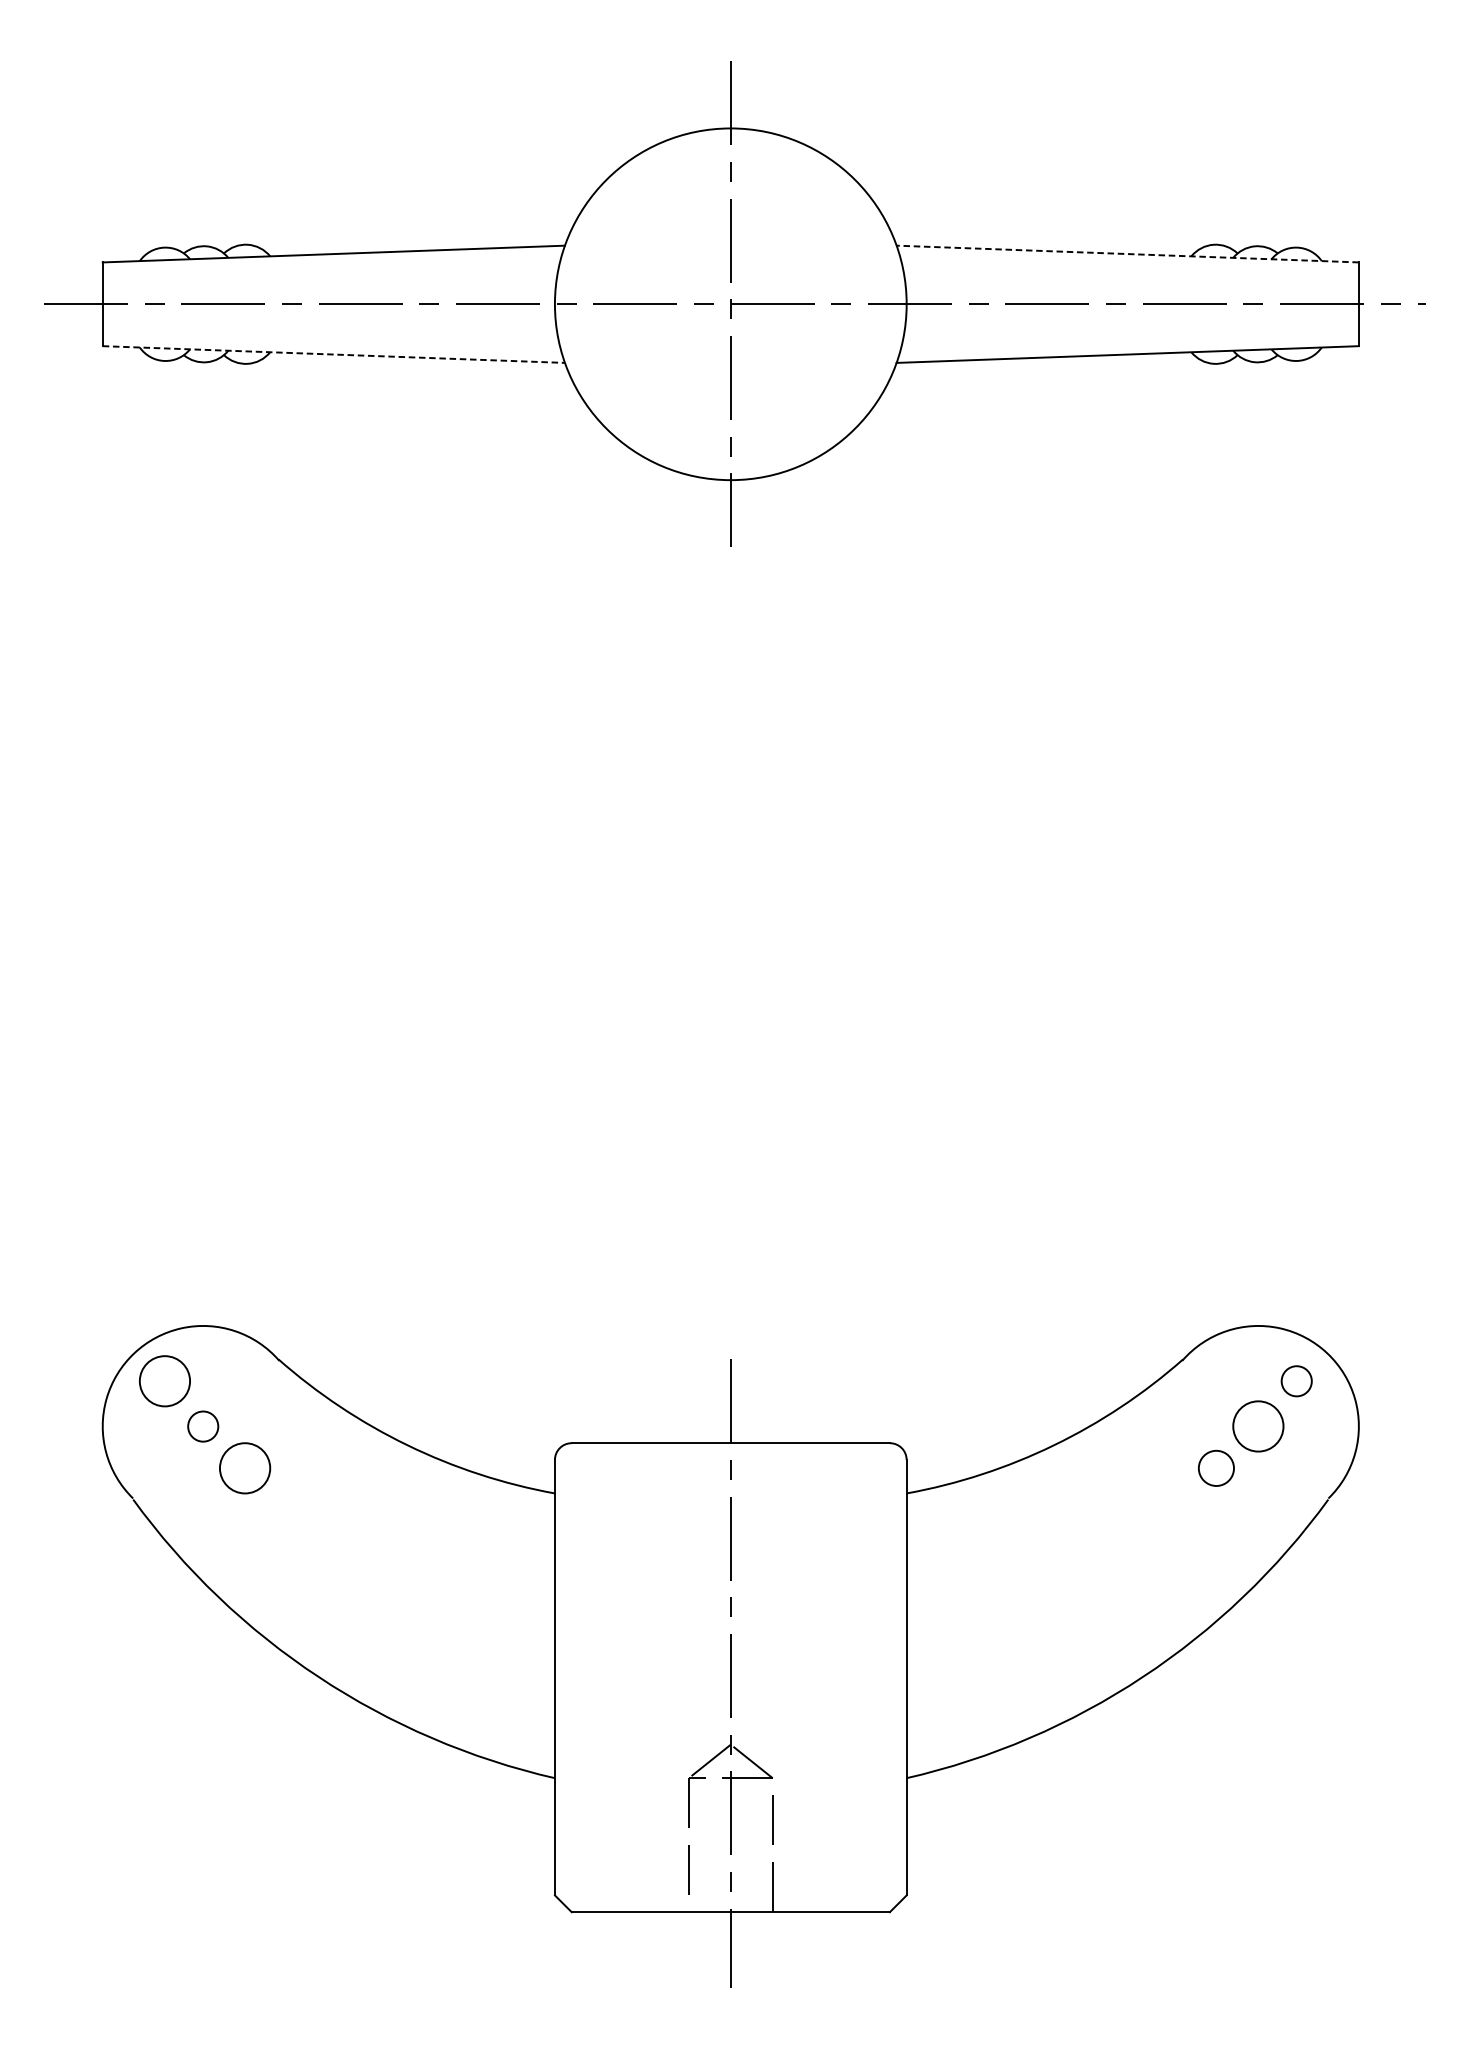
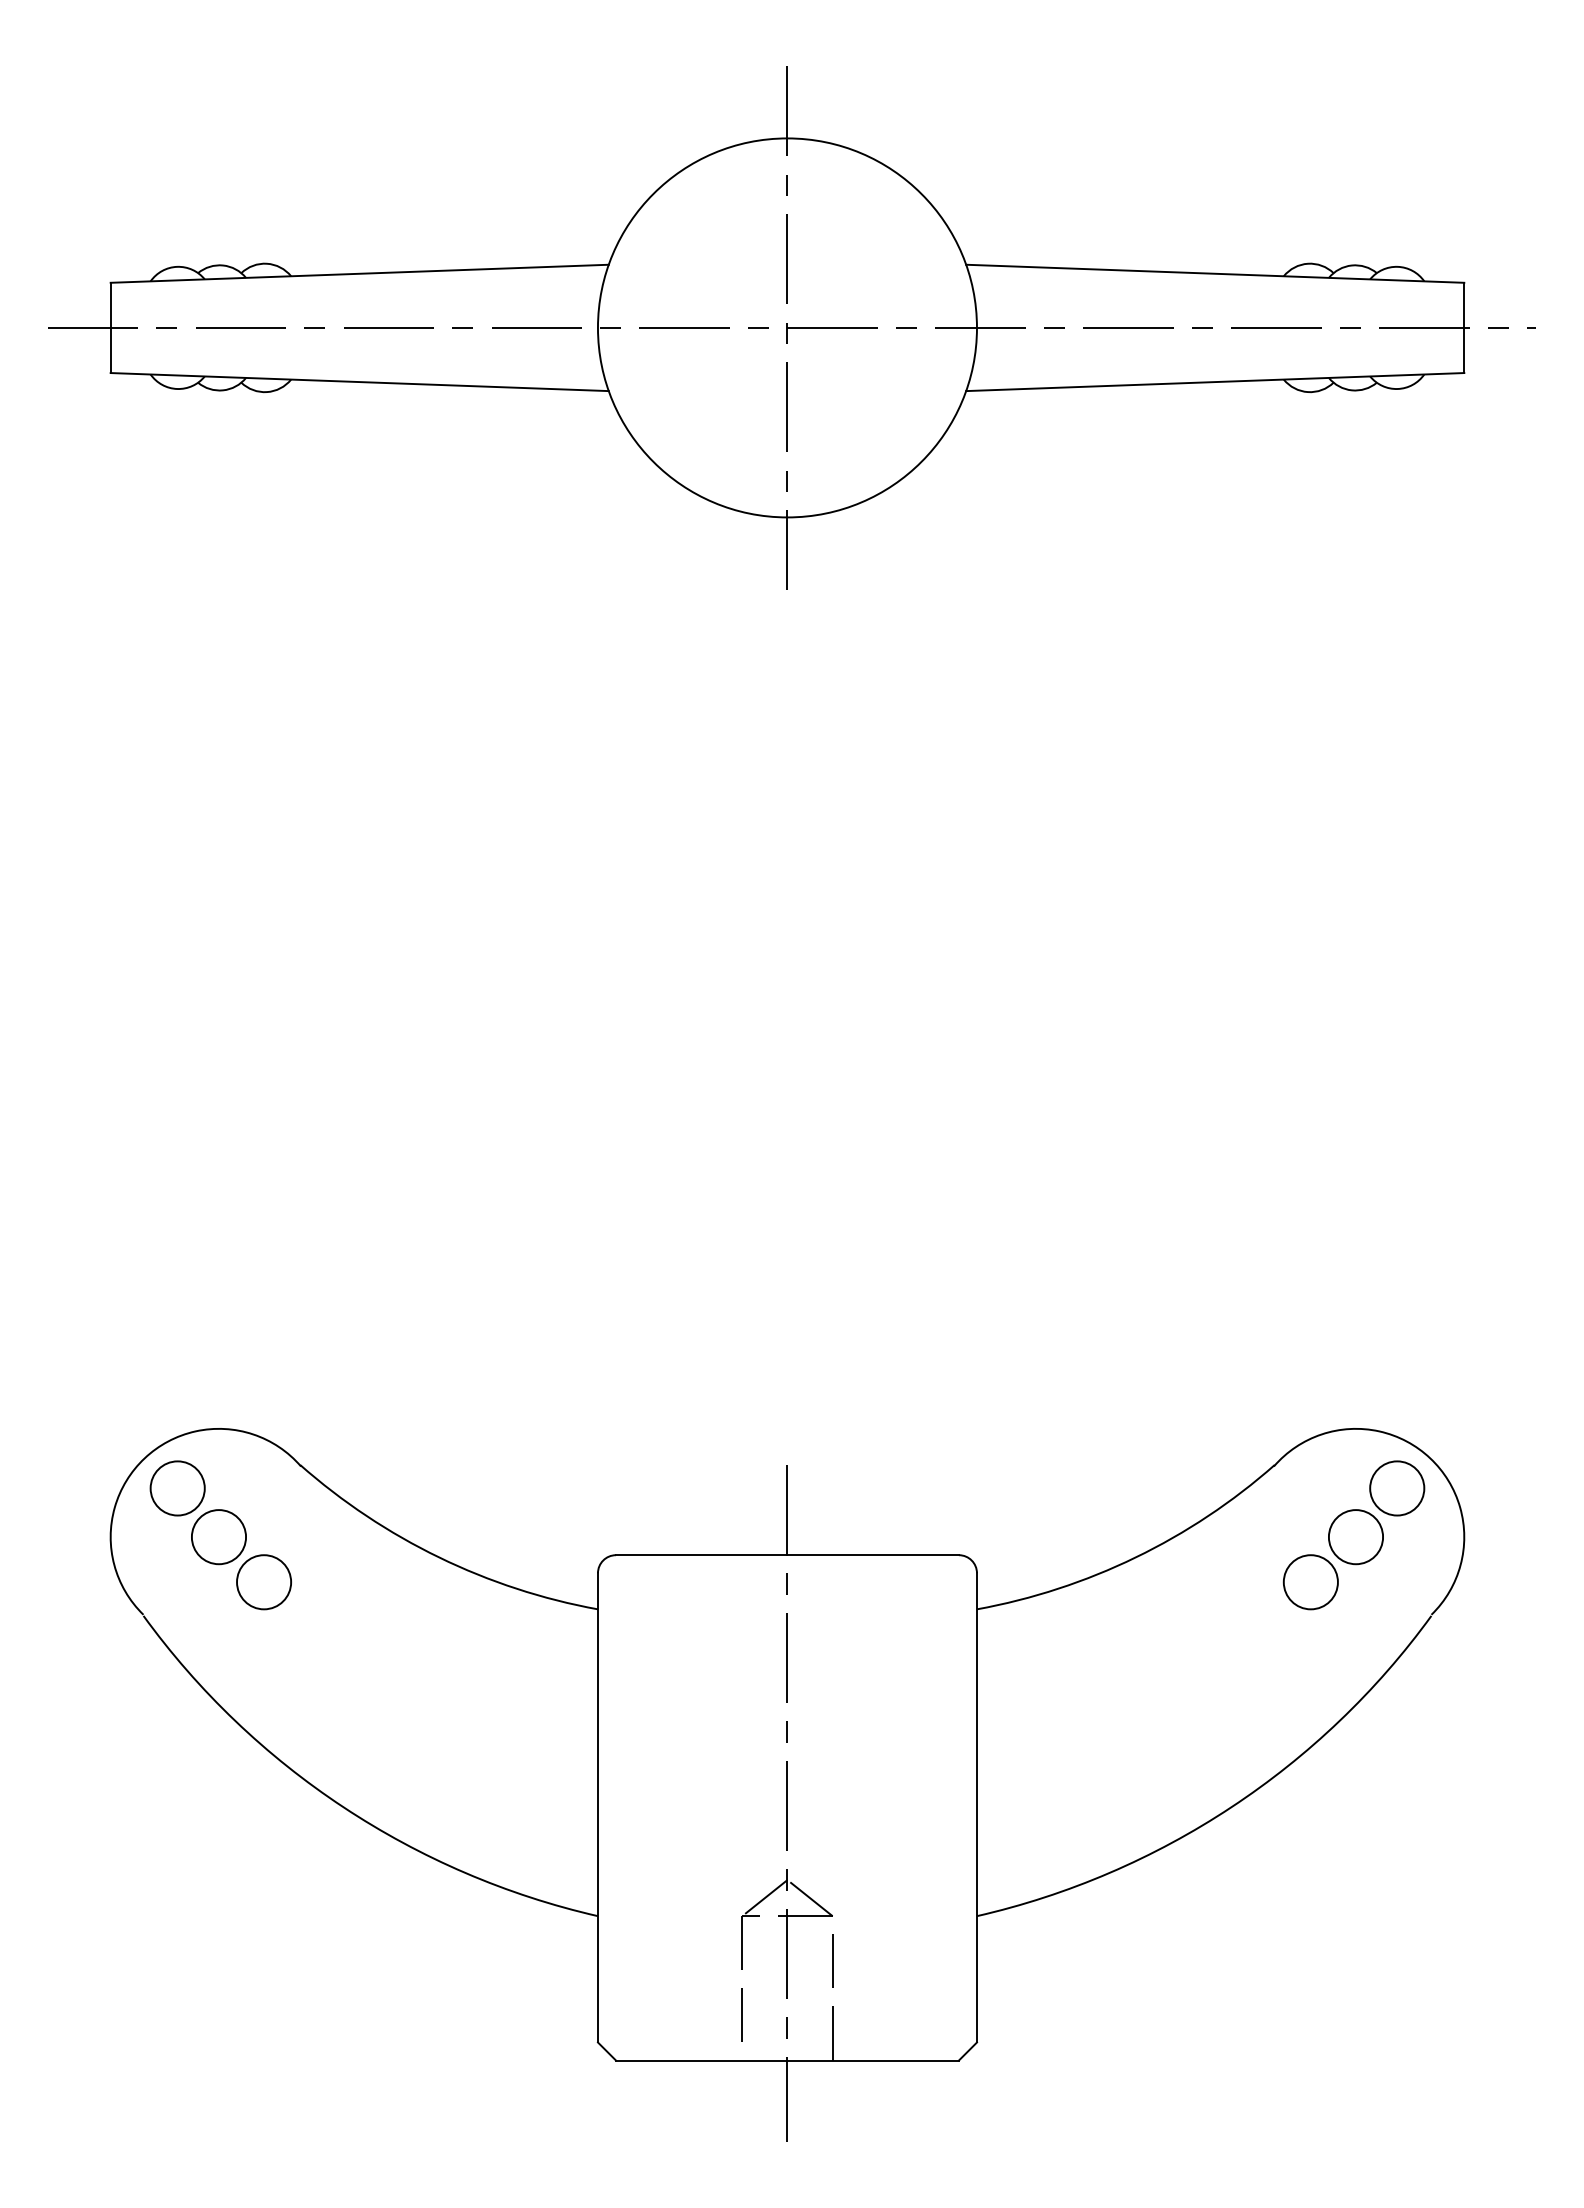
line: (1127, 253) -> (1214, 273), dashed -> solid
line: (334, 354) -> (360, 382), dashed -> solid
circle: (1296, 1381) -> (1397, 1488), size x1.67
circle: (202, 1426) -> (218, 1537), size x1.67
circle: (1216, 1468) -> (1310, 1582), size x1.43

